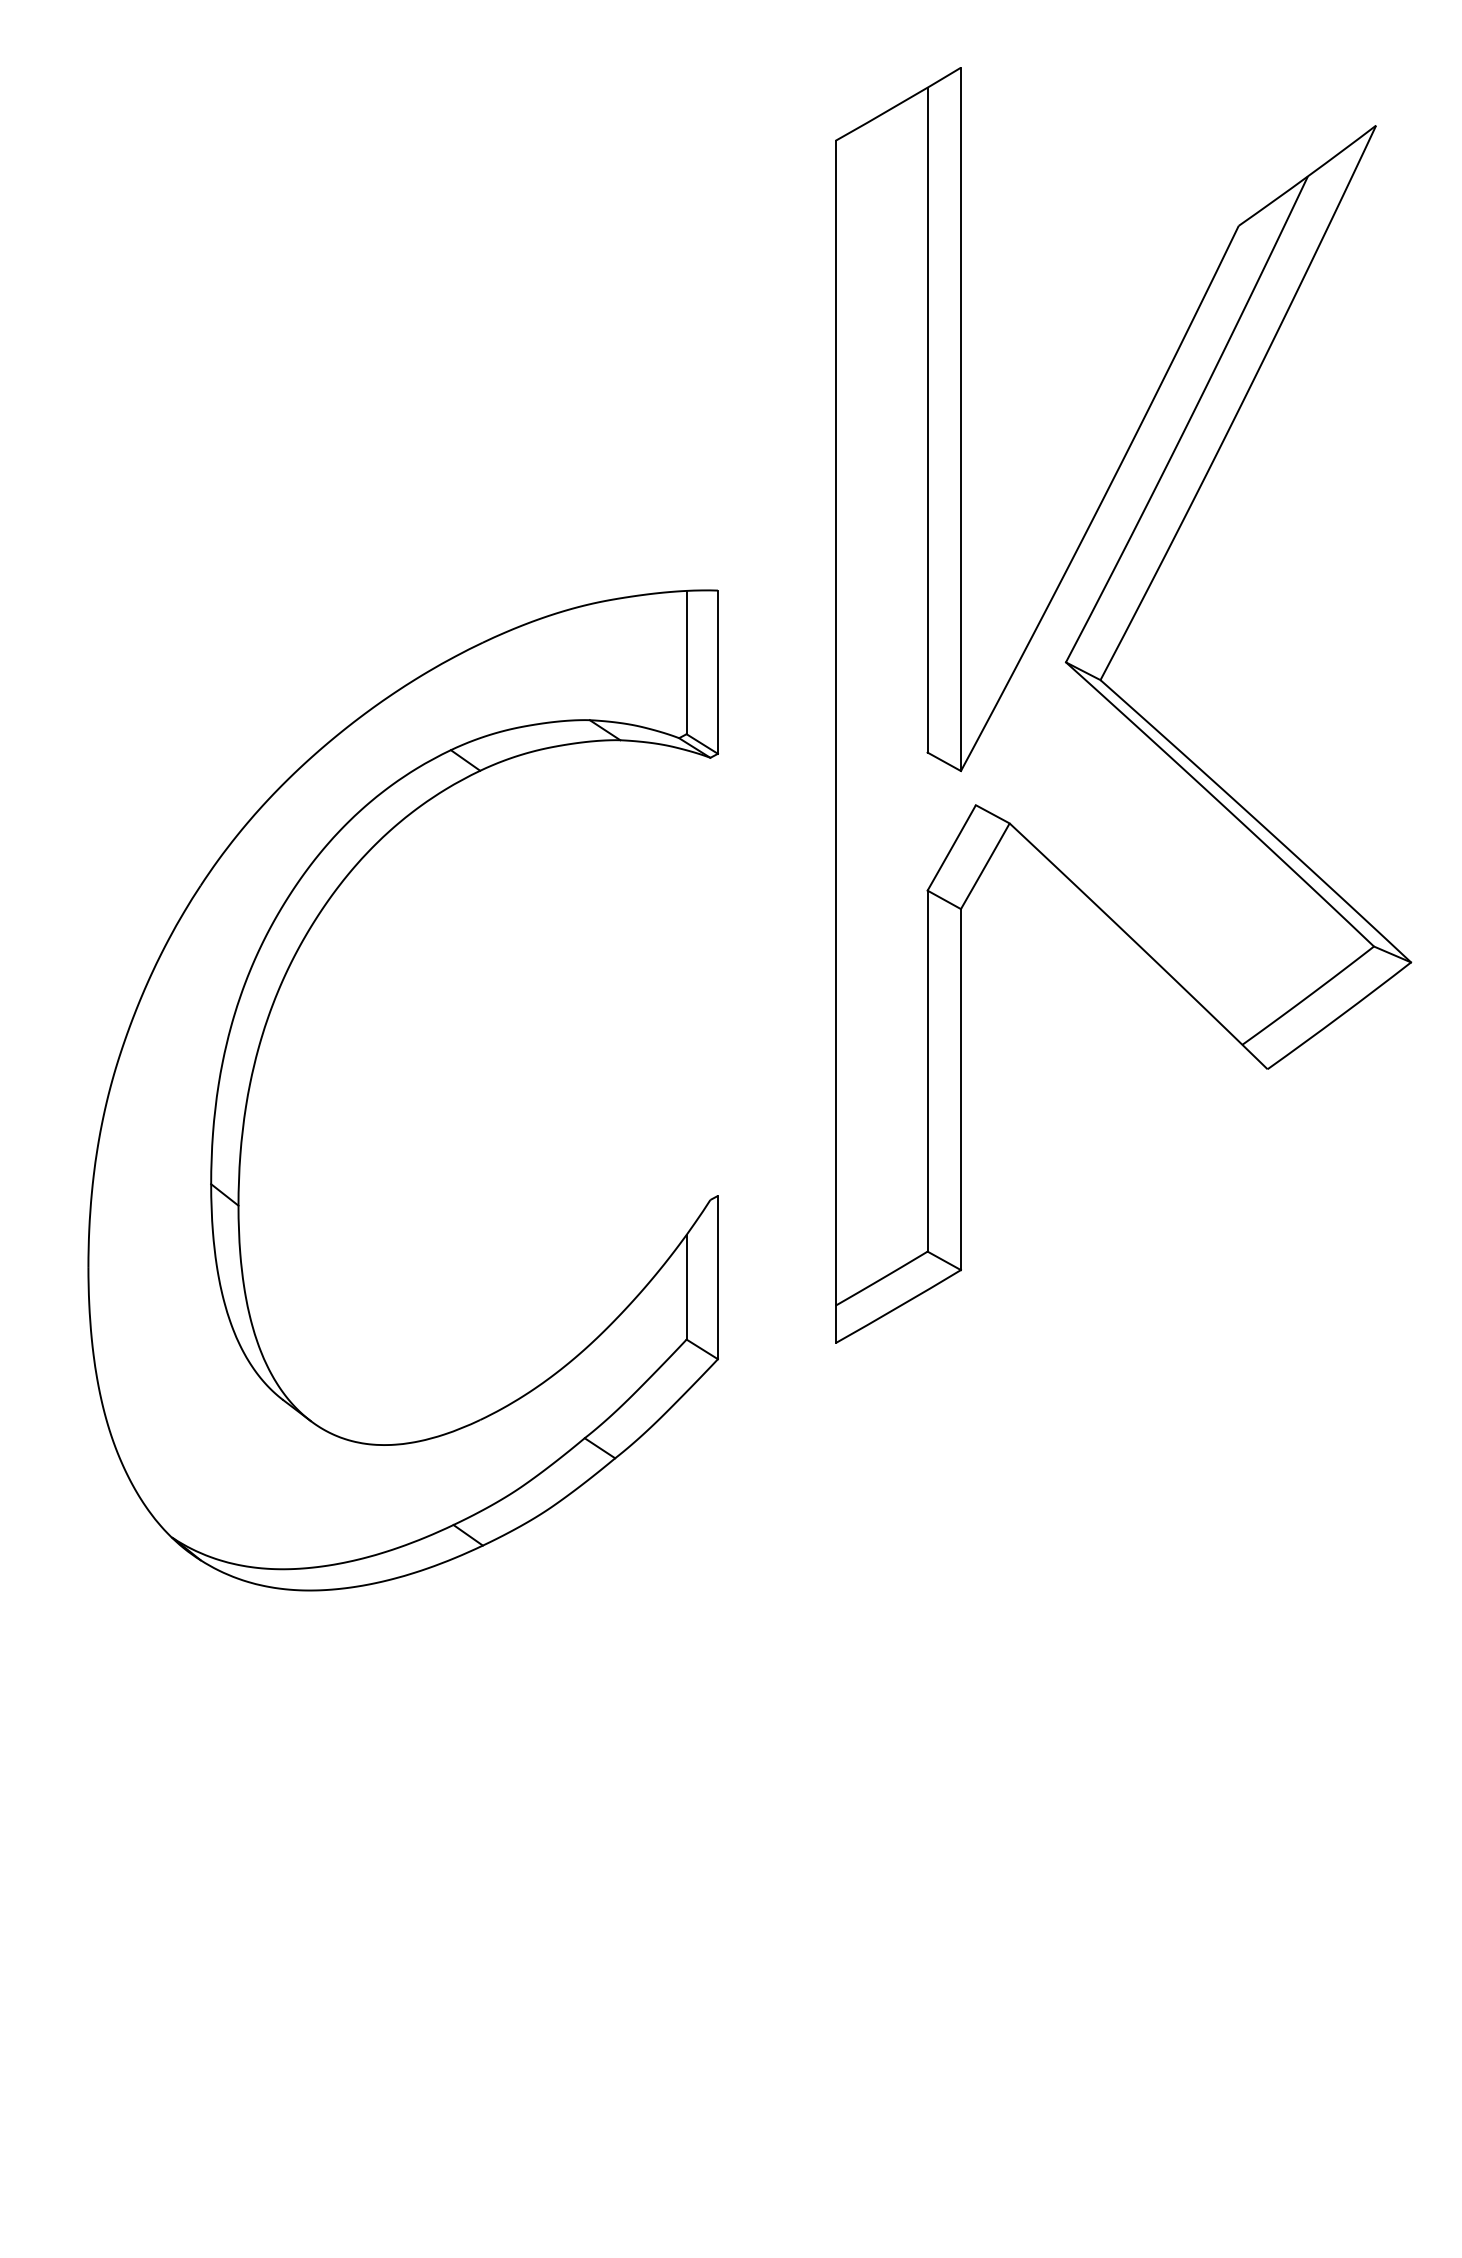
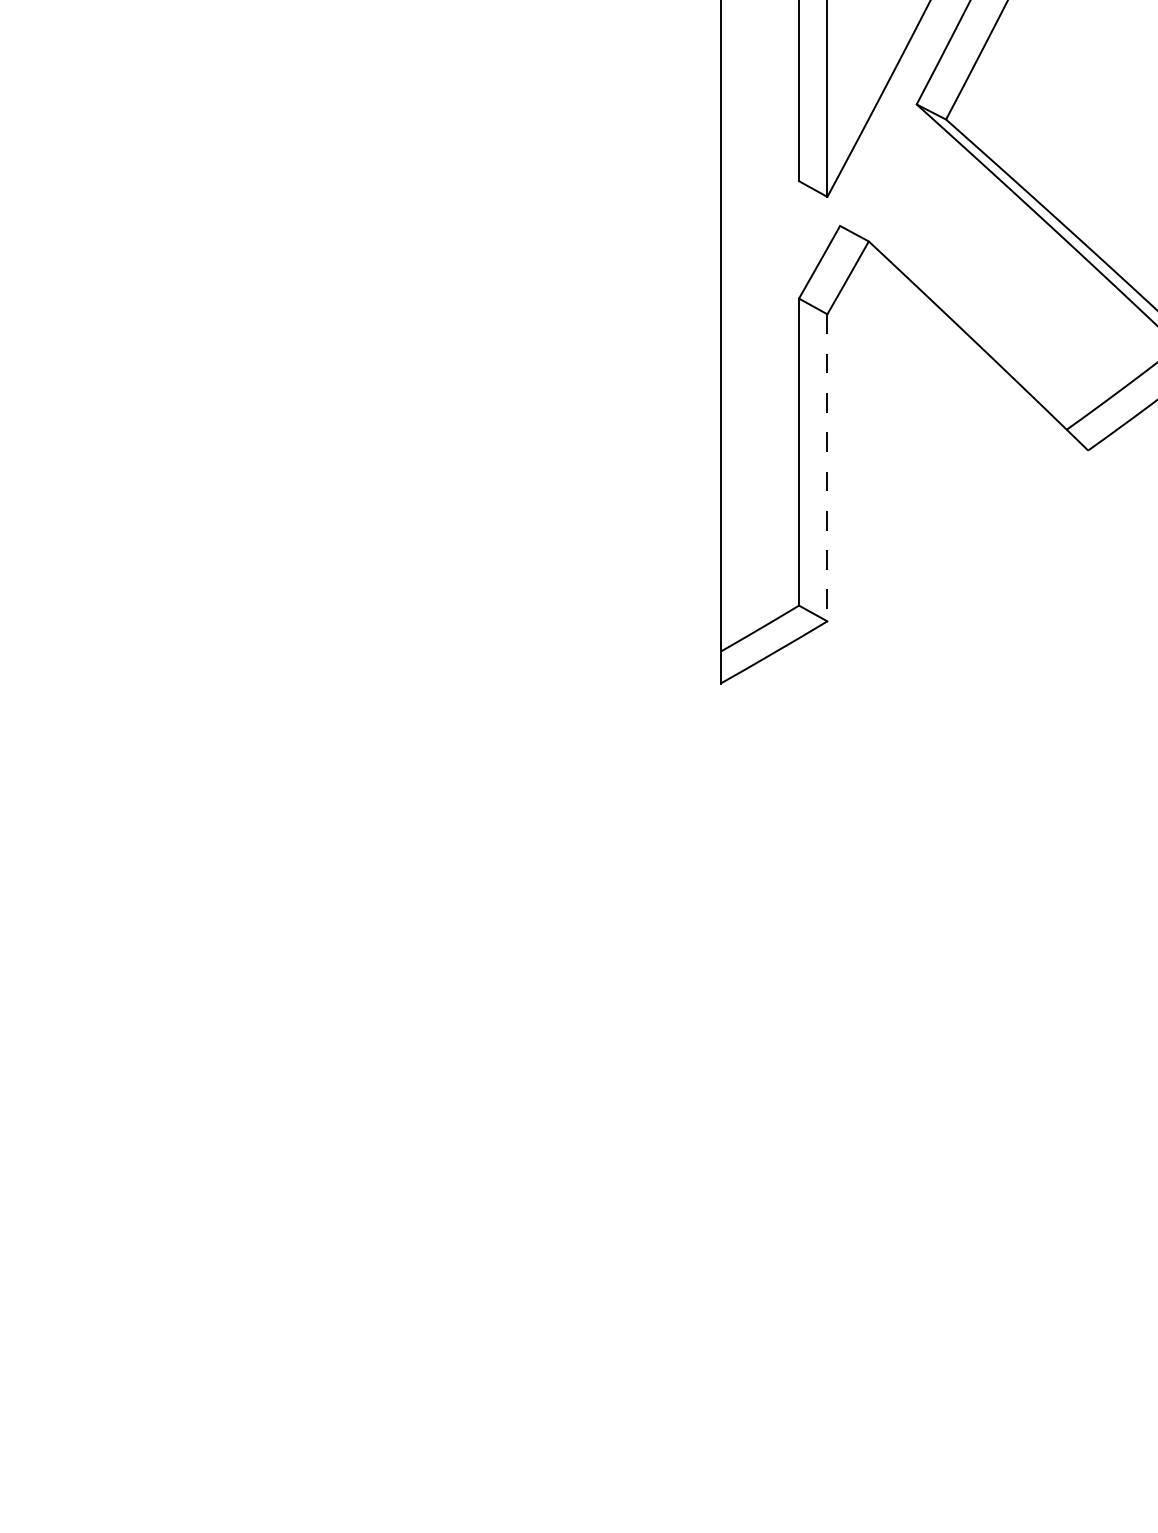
part: (258, 1053) -> (229, 437), removed
line: (960, 1090) -> (827, 468), solid -> dashed

